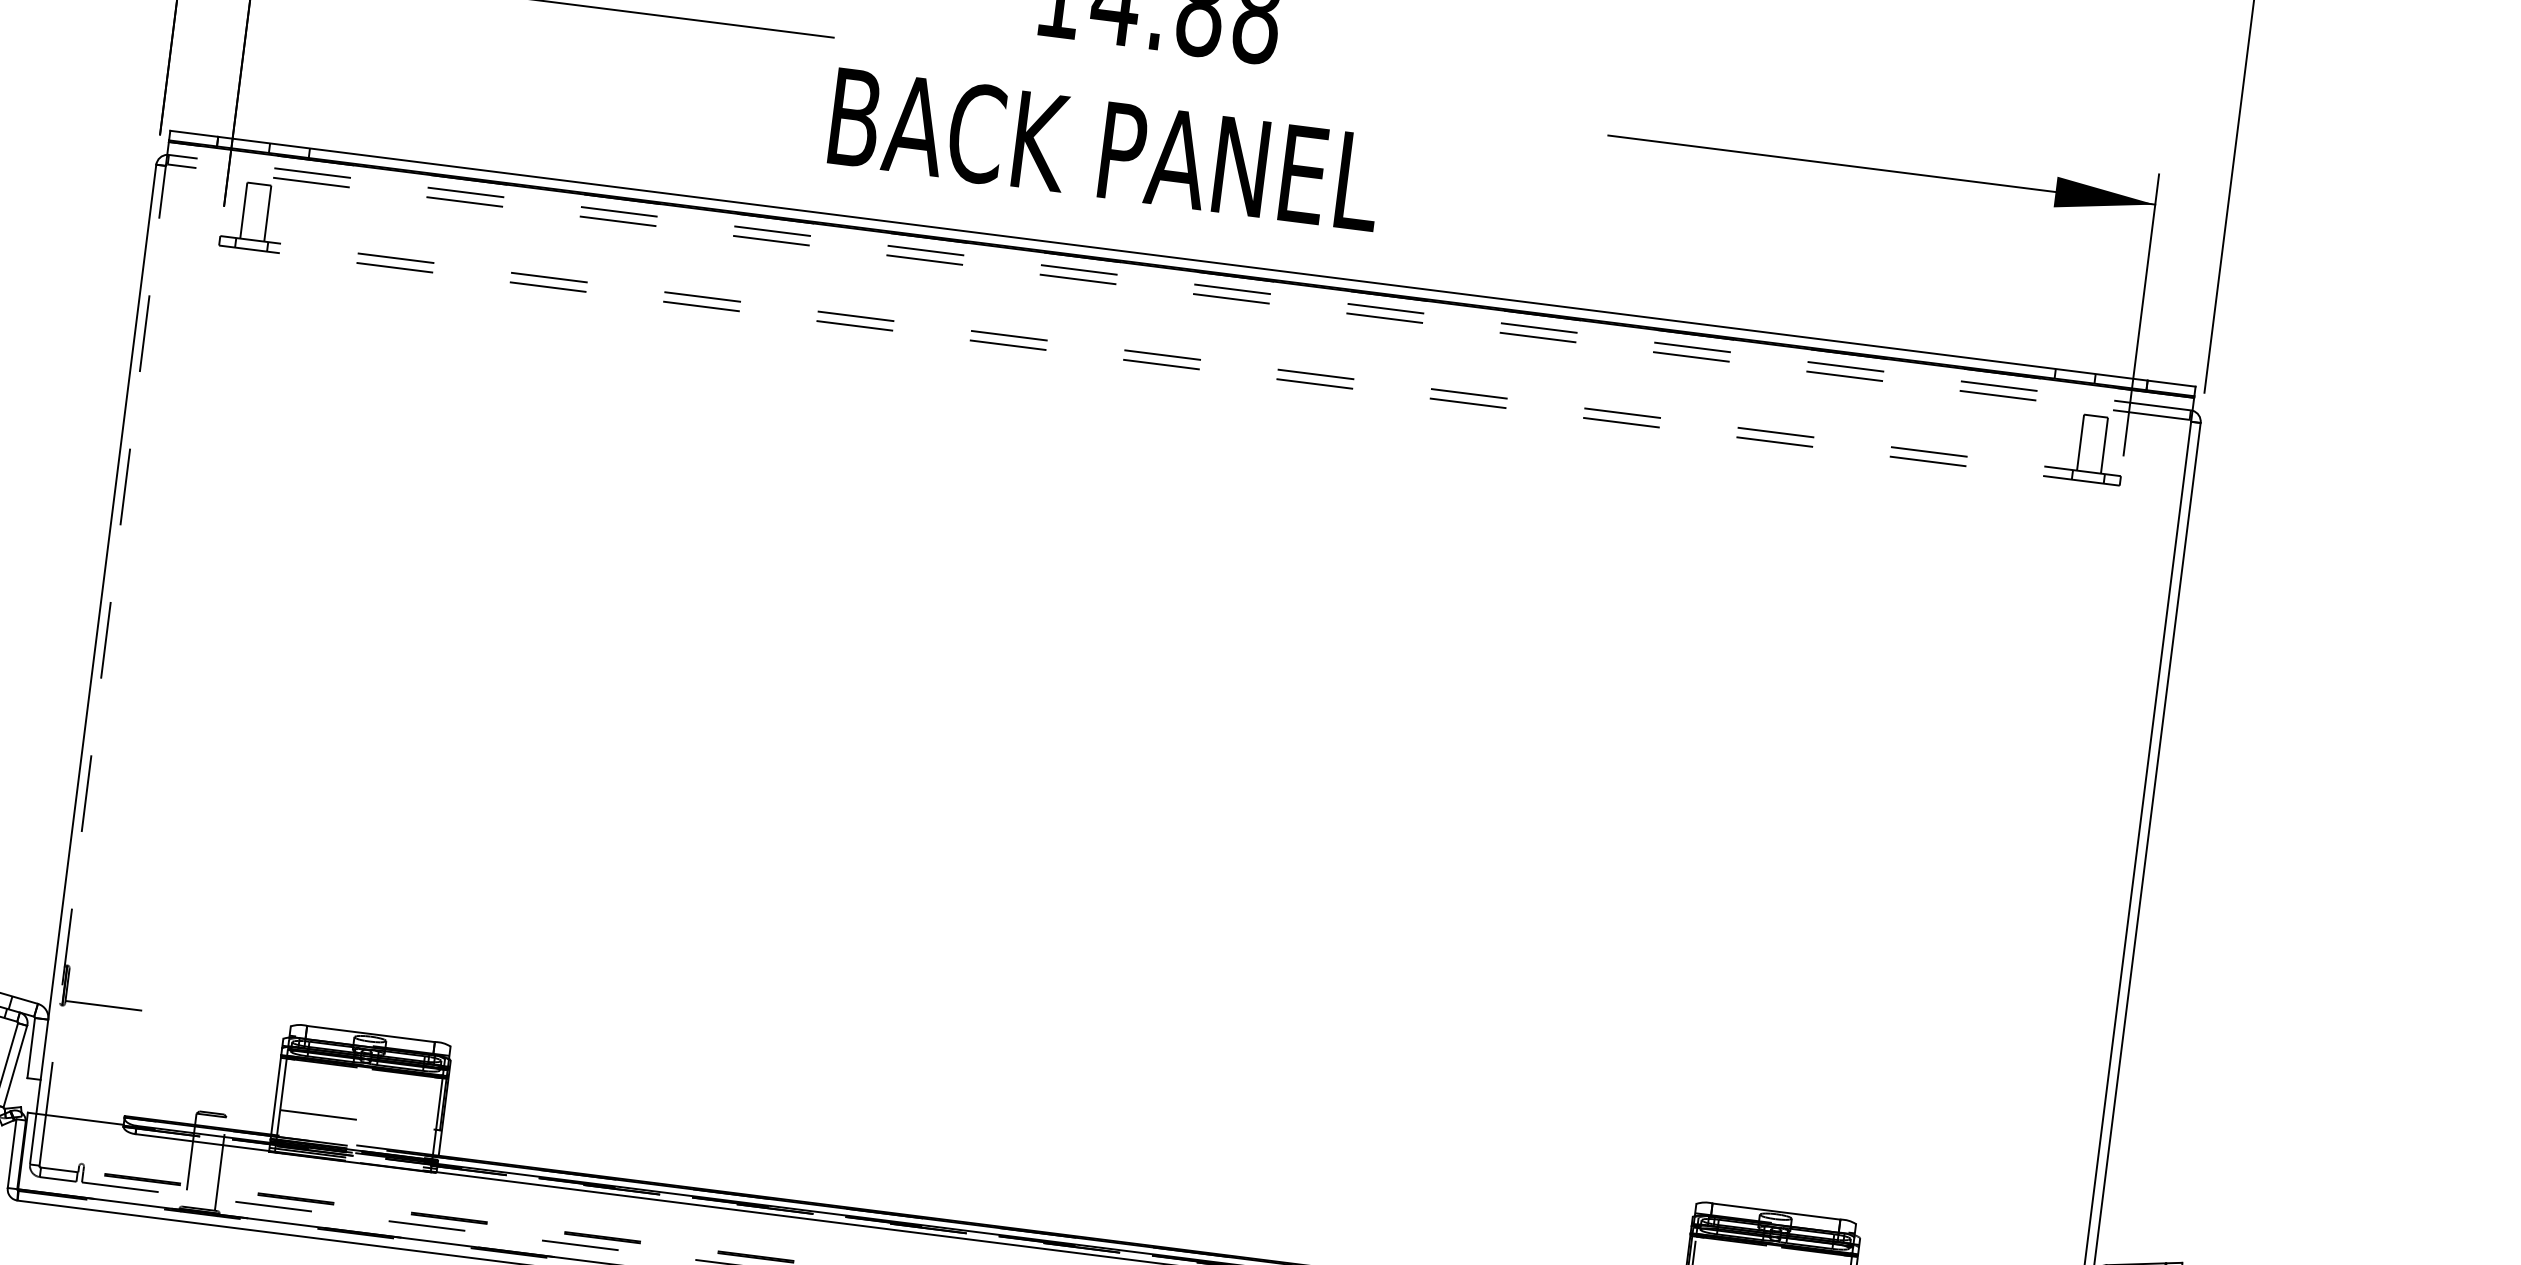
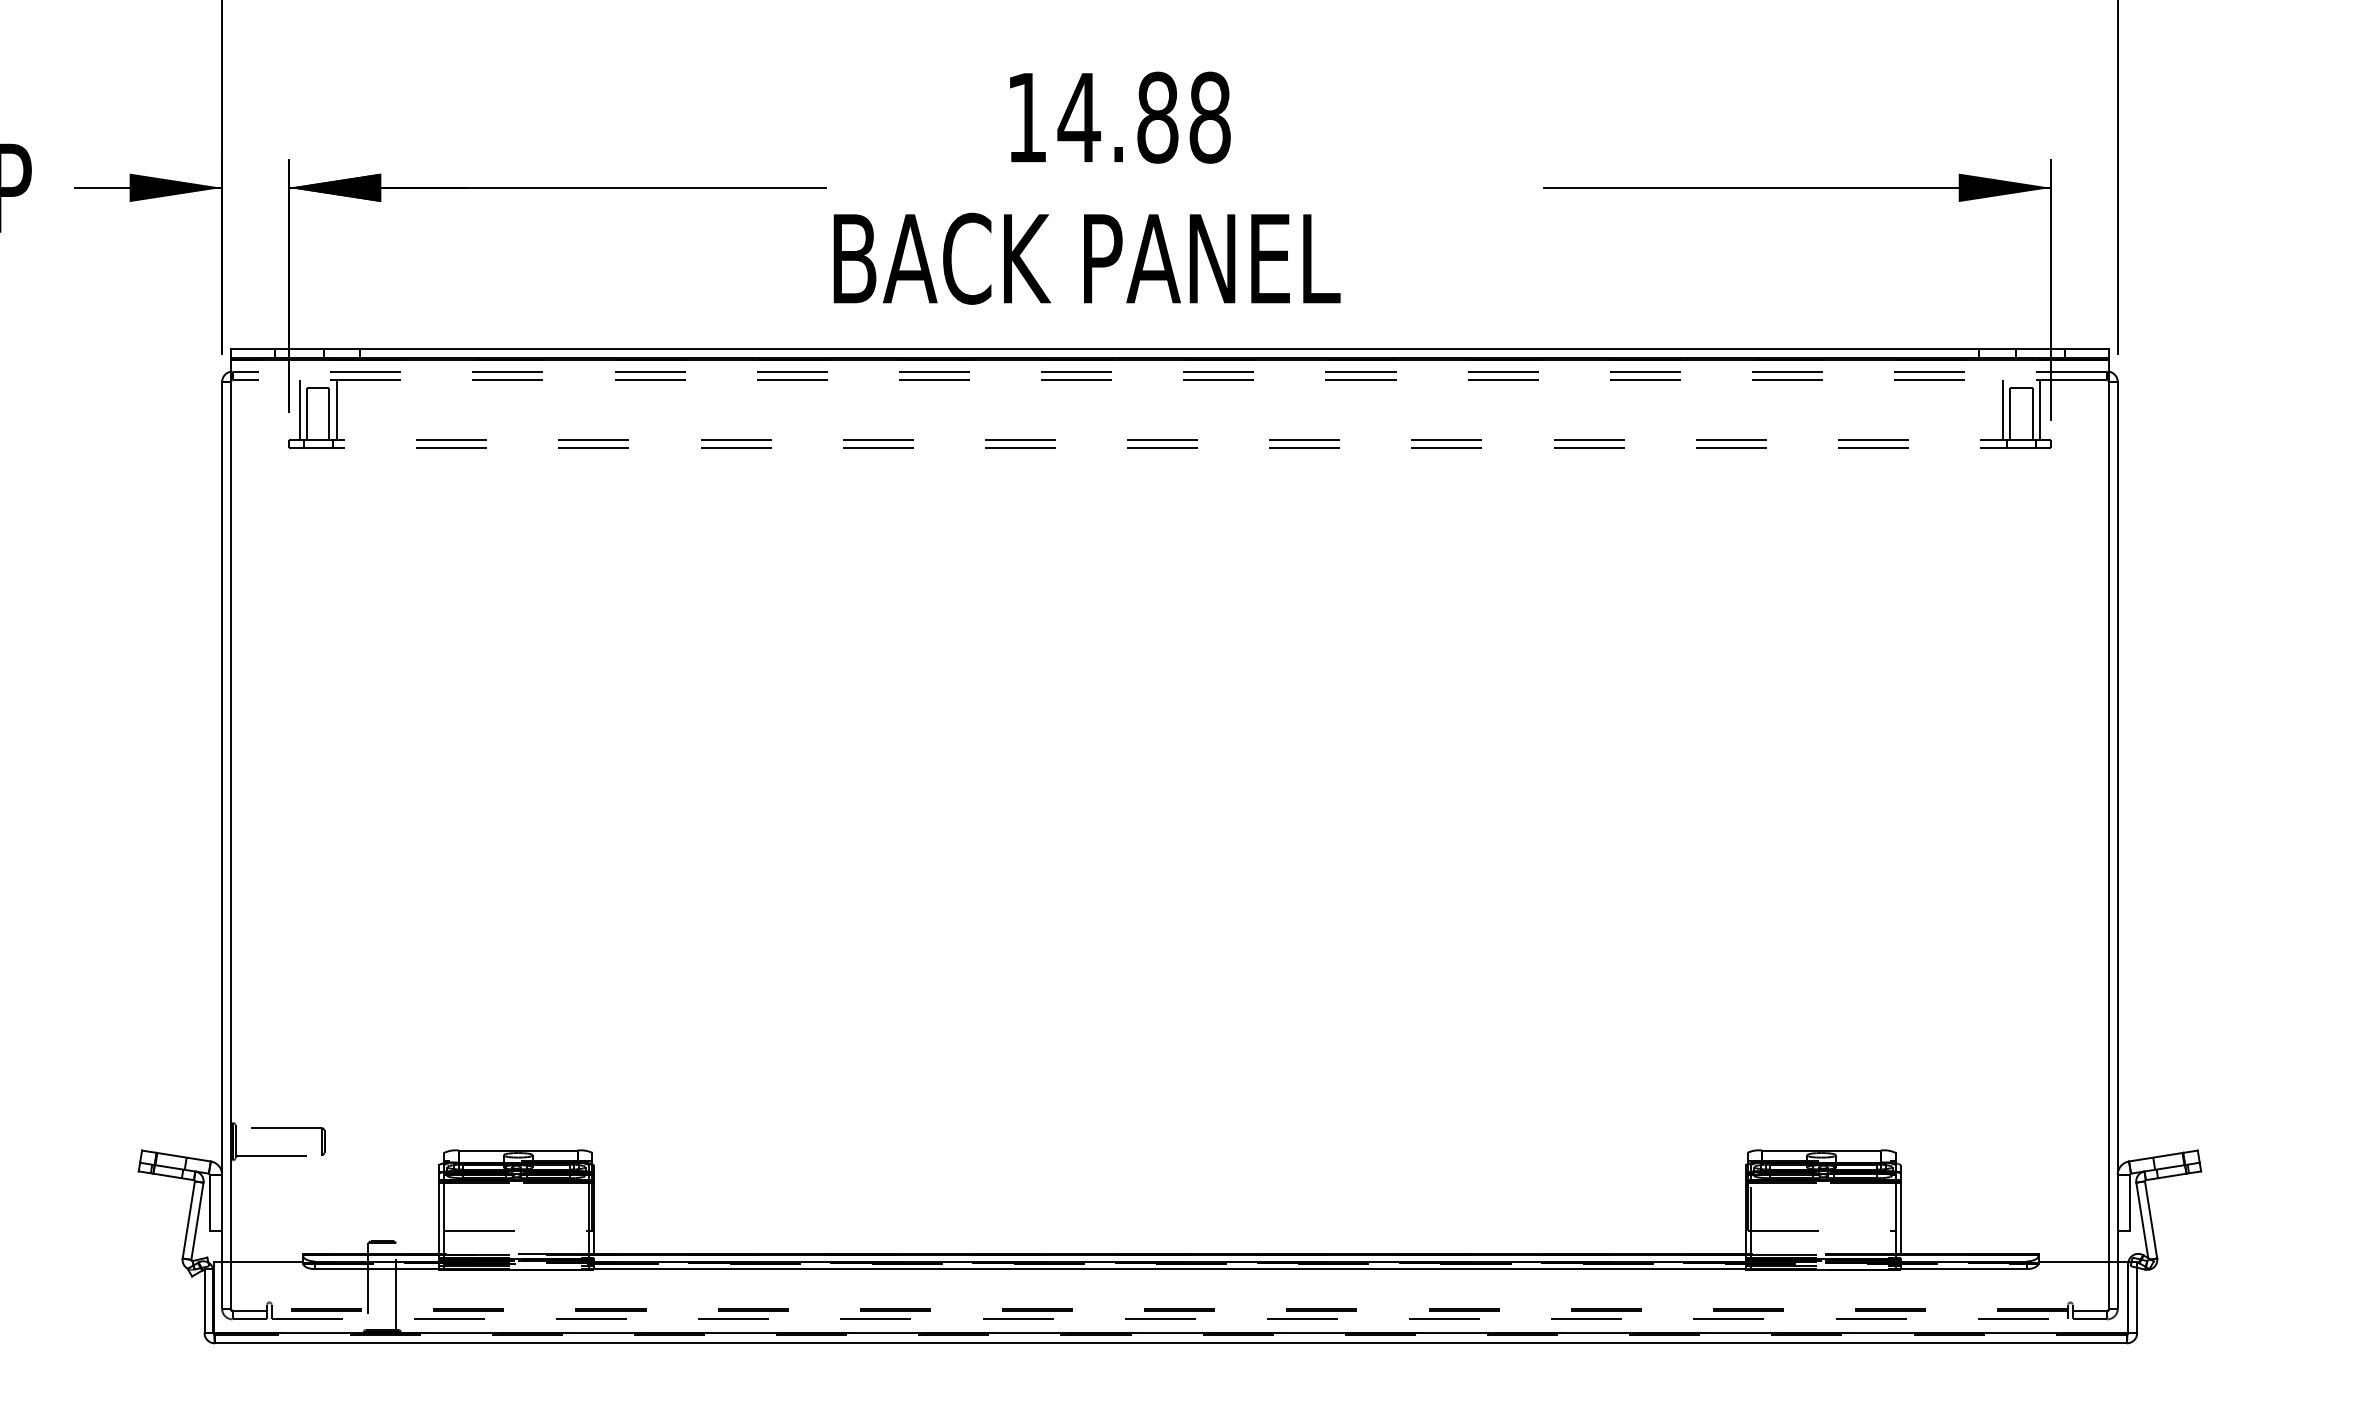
line: (236, 204) -> (299, 409), added
line: (275, 210) -> (336, 409), added
line: (2073, 437) -> (2003, 409), added
line: (2113, 442) -> (2040, 409), added
line: (106, 629) -> (230, 811), dashed -> solid
part: (126, 978) -> (288, 1128), added

